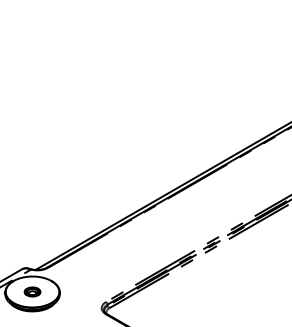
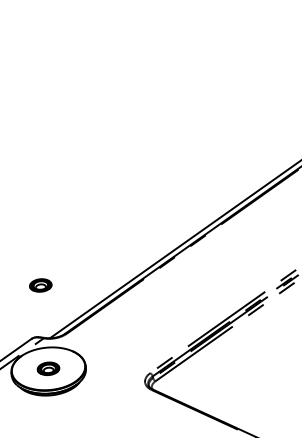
part: (32, 230) -> (40, 284), added

